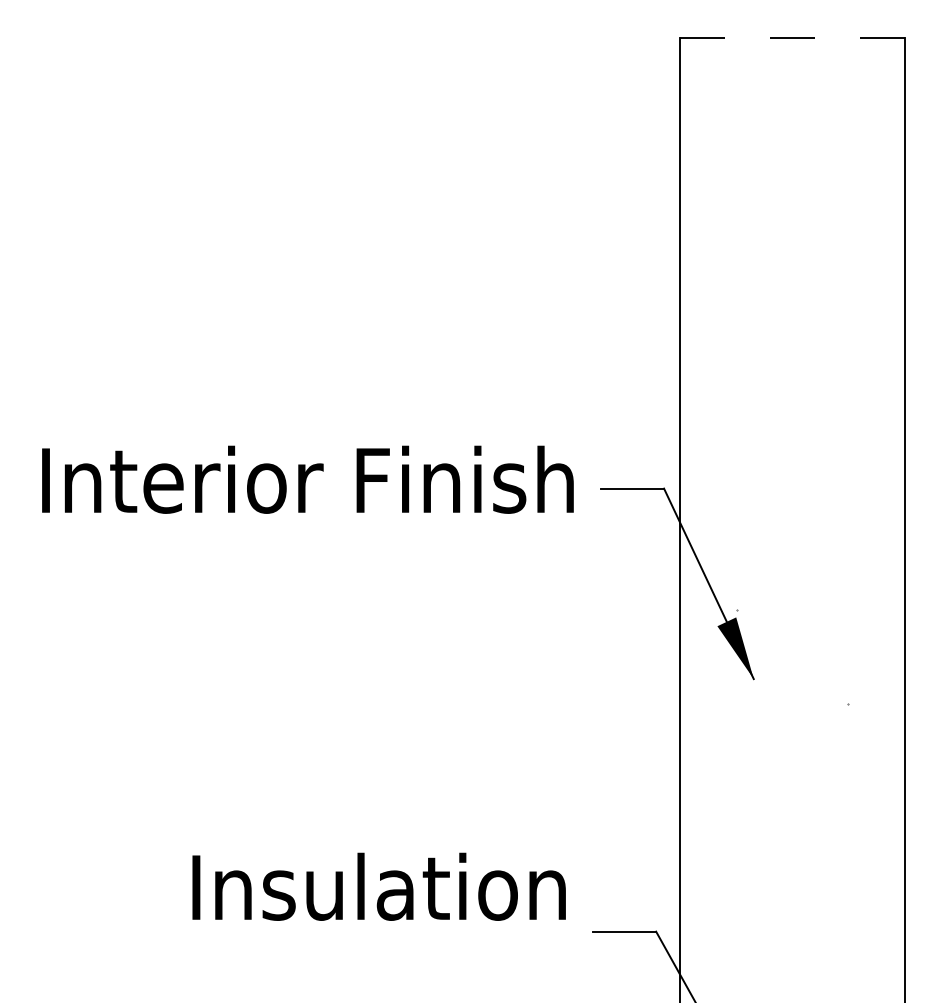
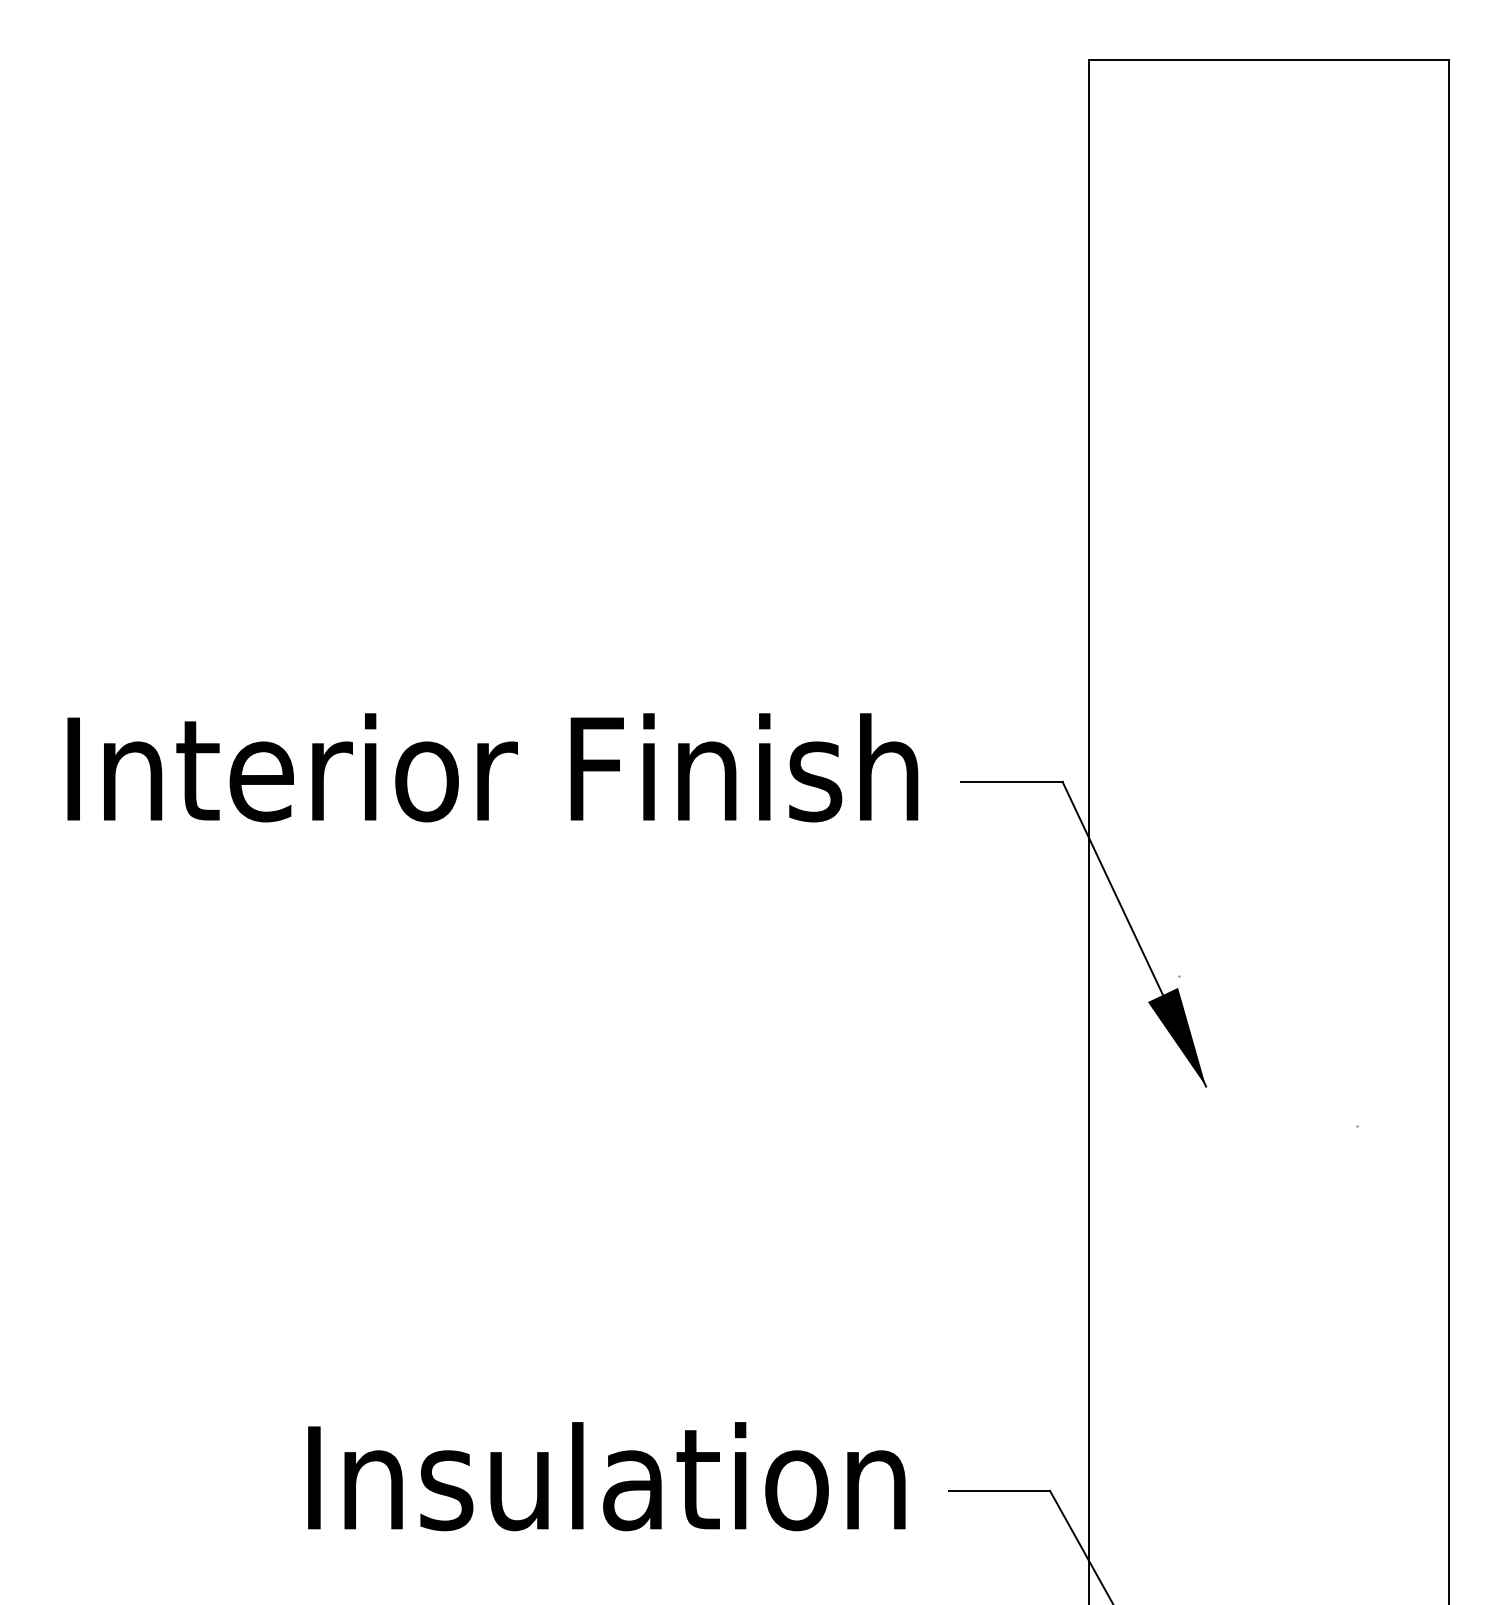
line: (792, 37) -> (1268, 60), dashed -> solid
text: (378, 886) -> (605, 1476), moved

